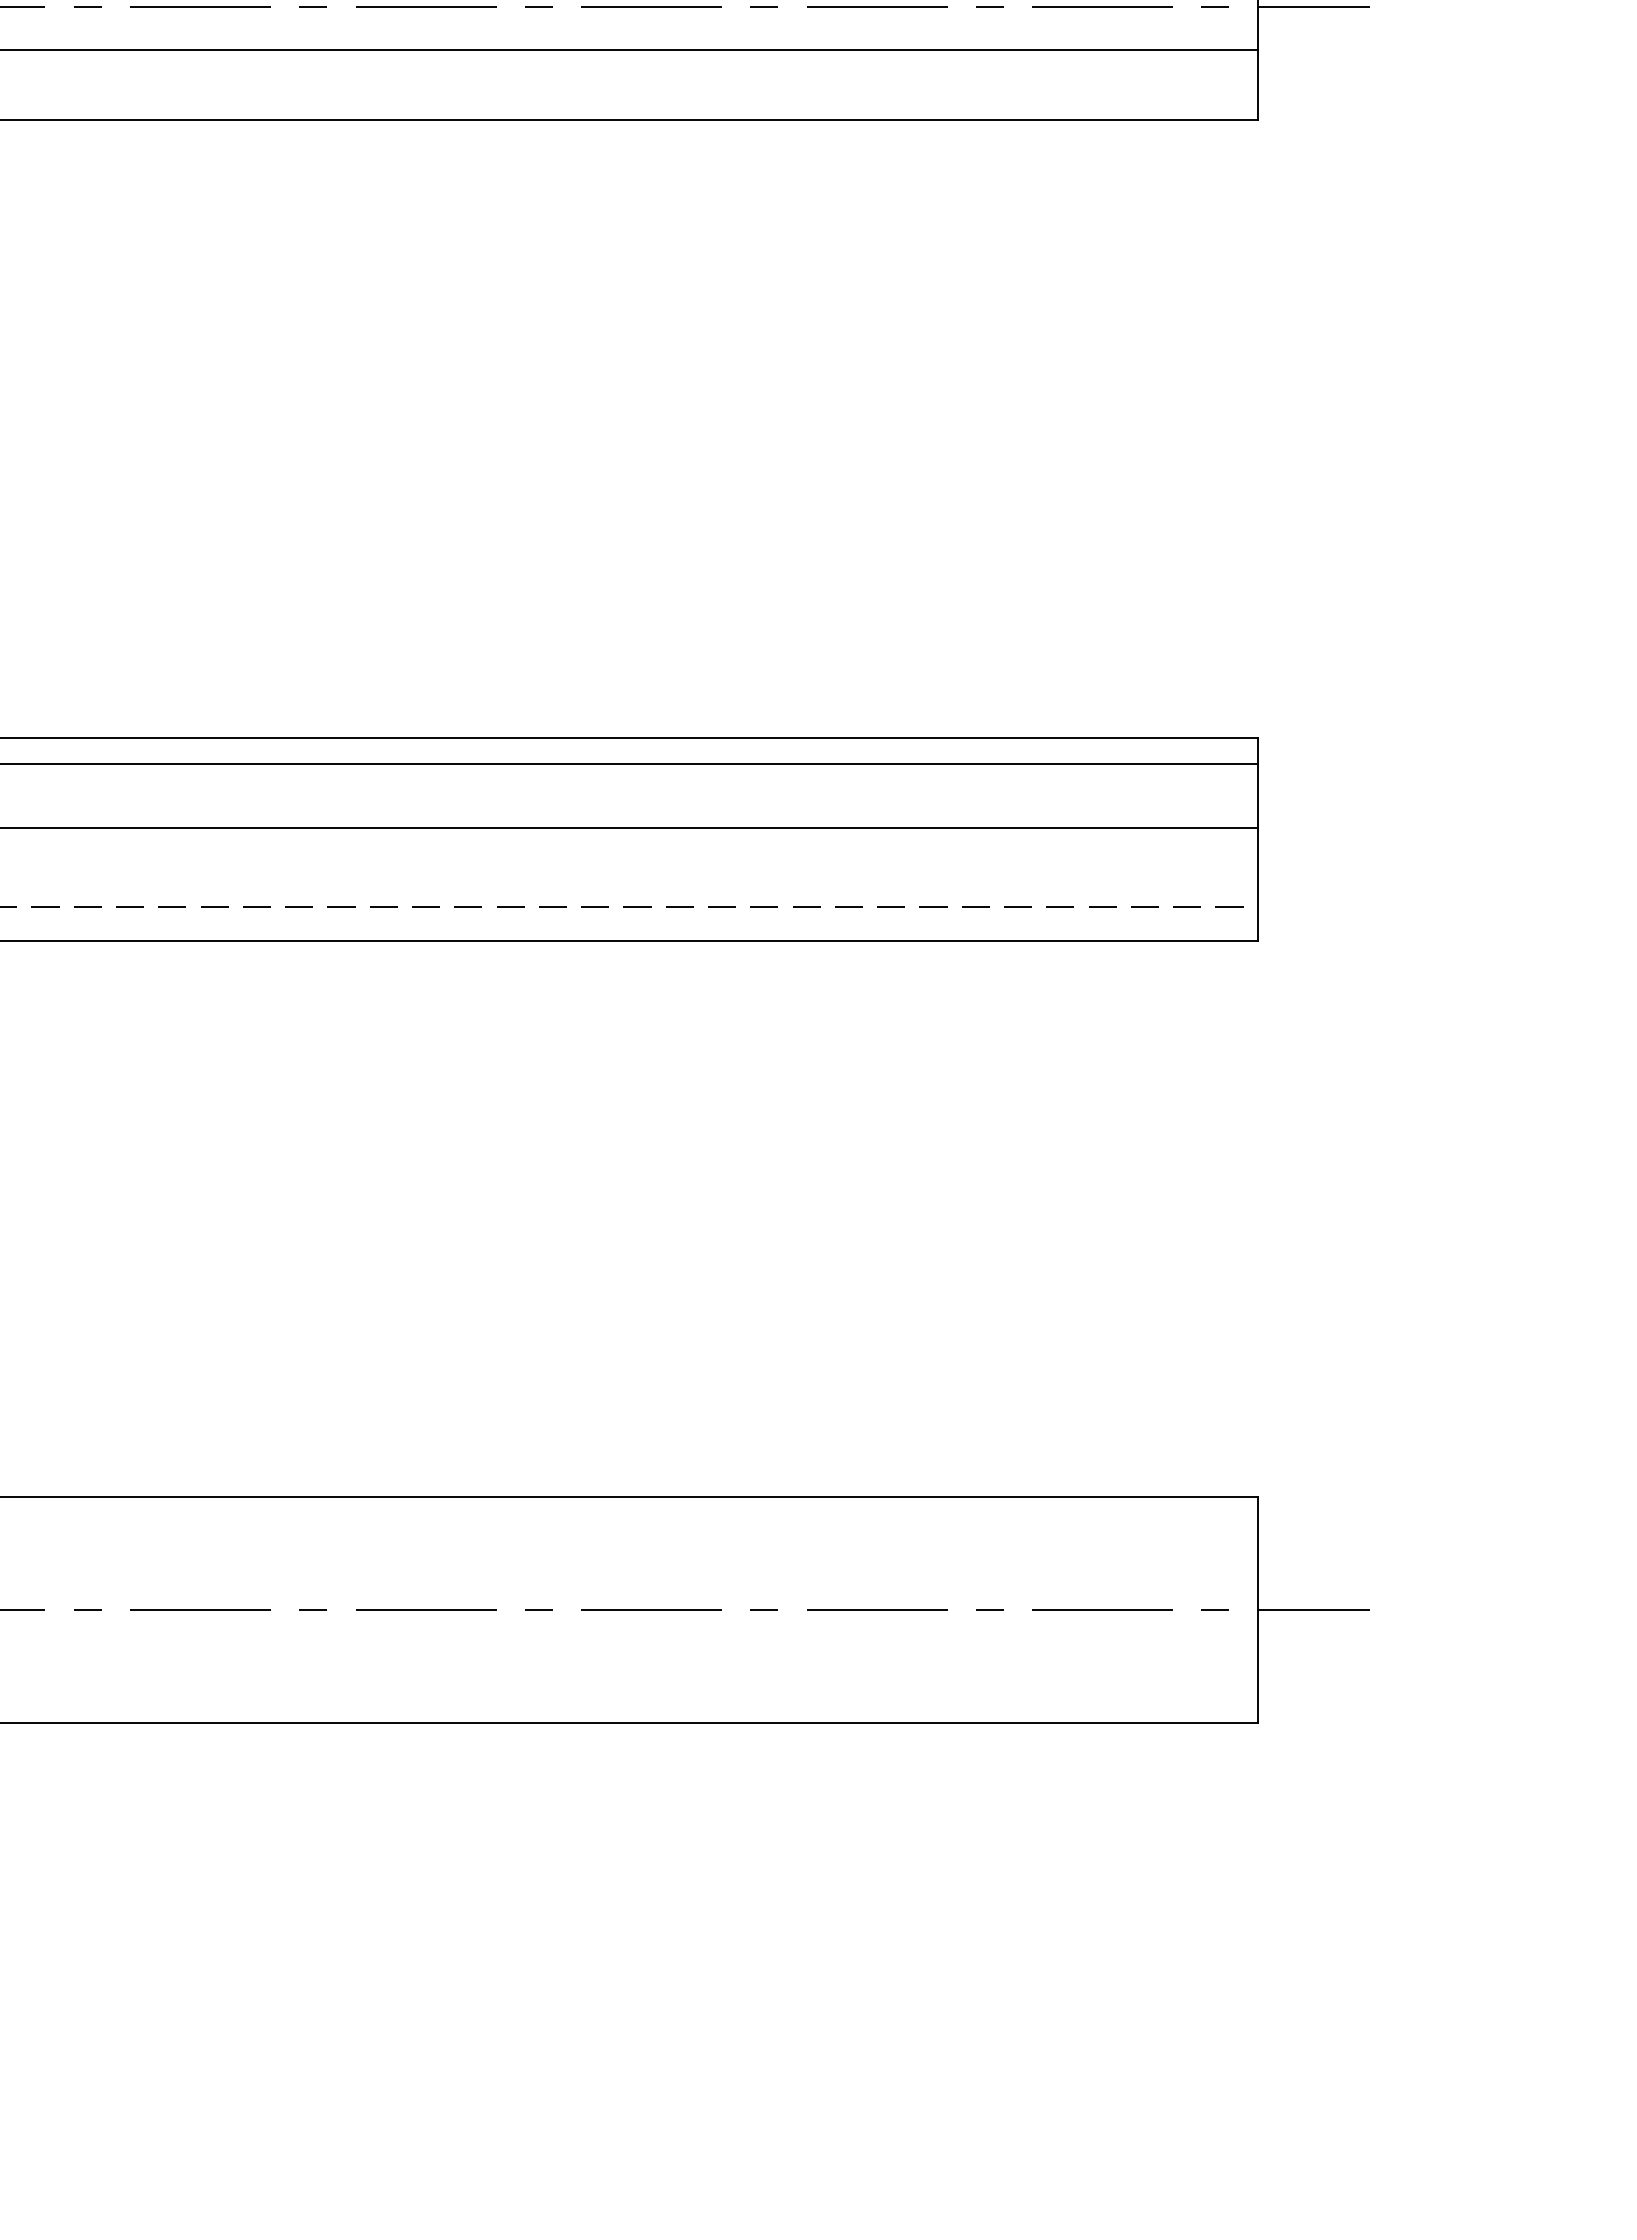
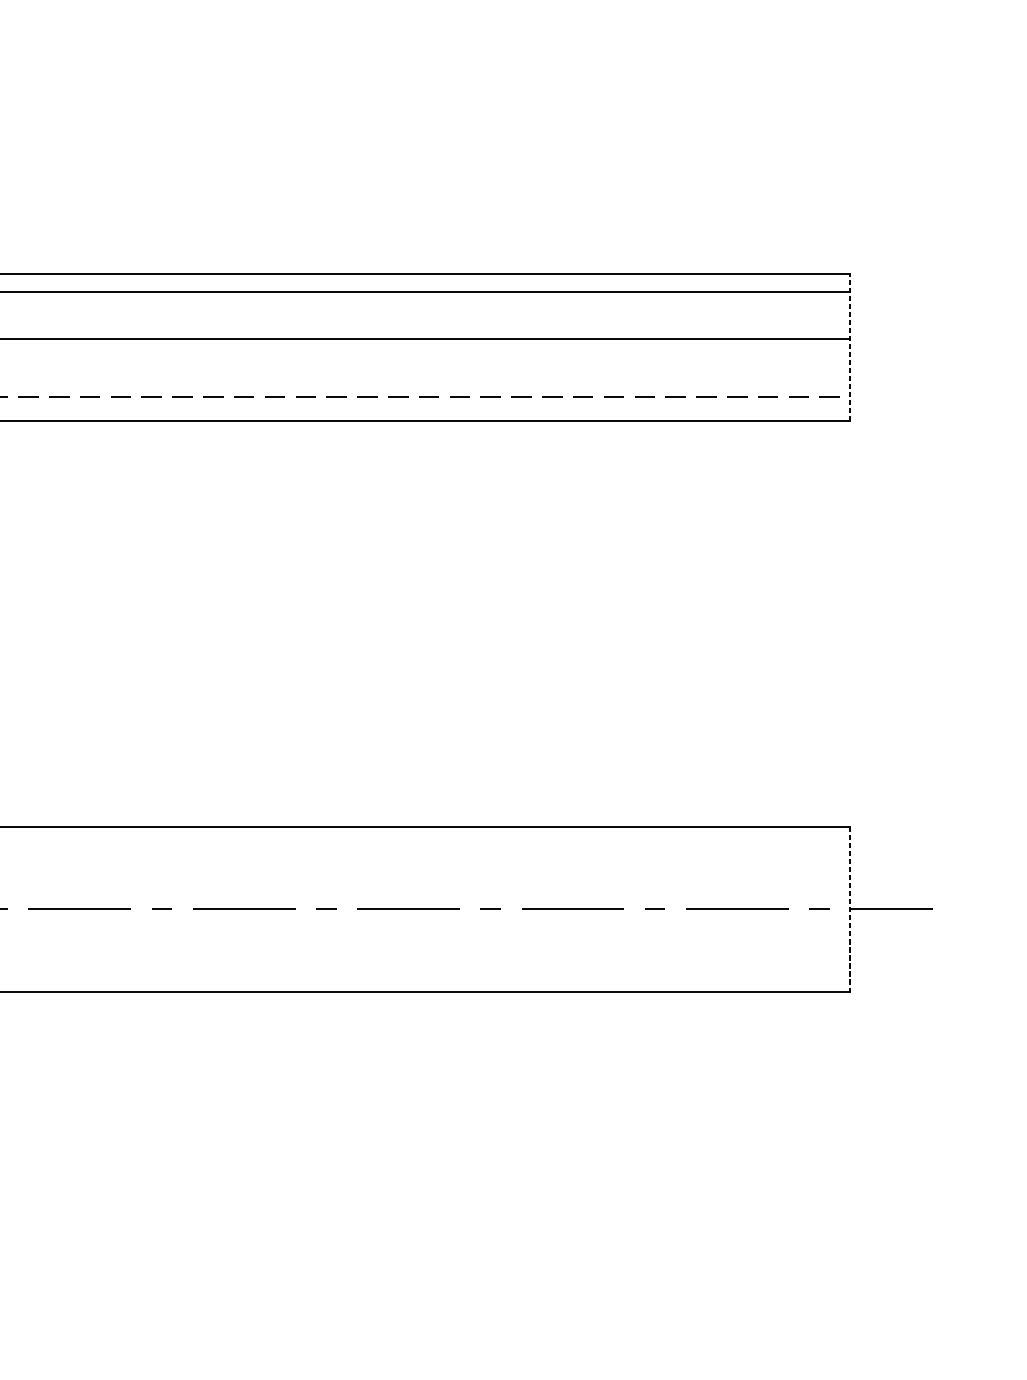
line: (1257, 838) -> (850, 346), solid -> dashed
line: (1257, 1610) -> (850, 909), solid -> dashed

